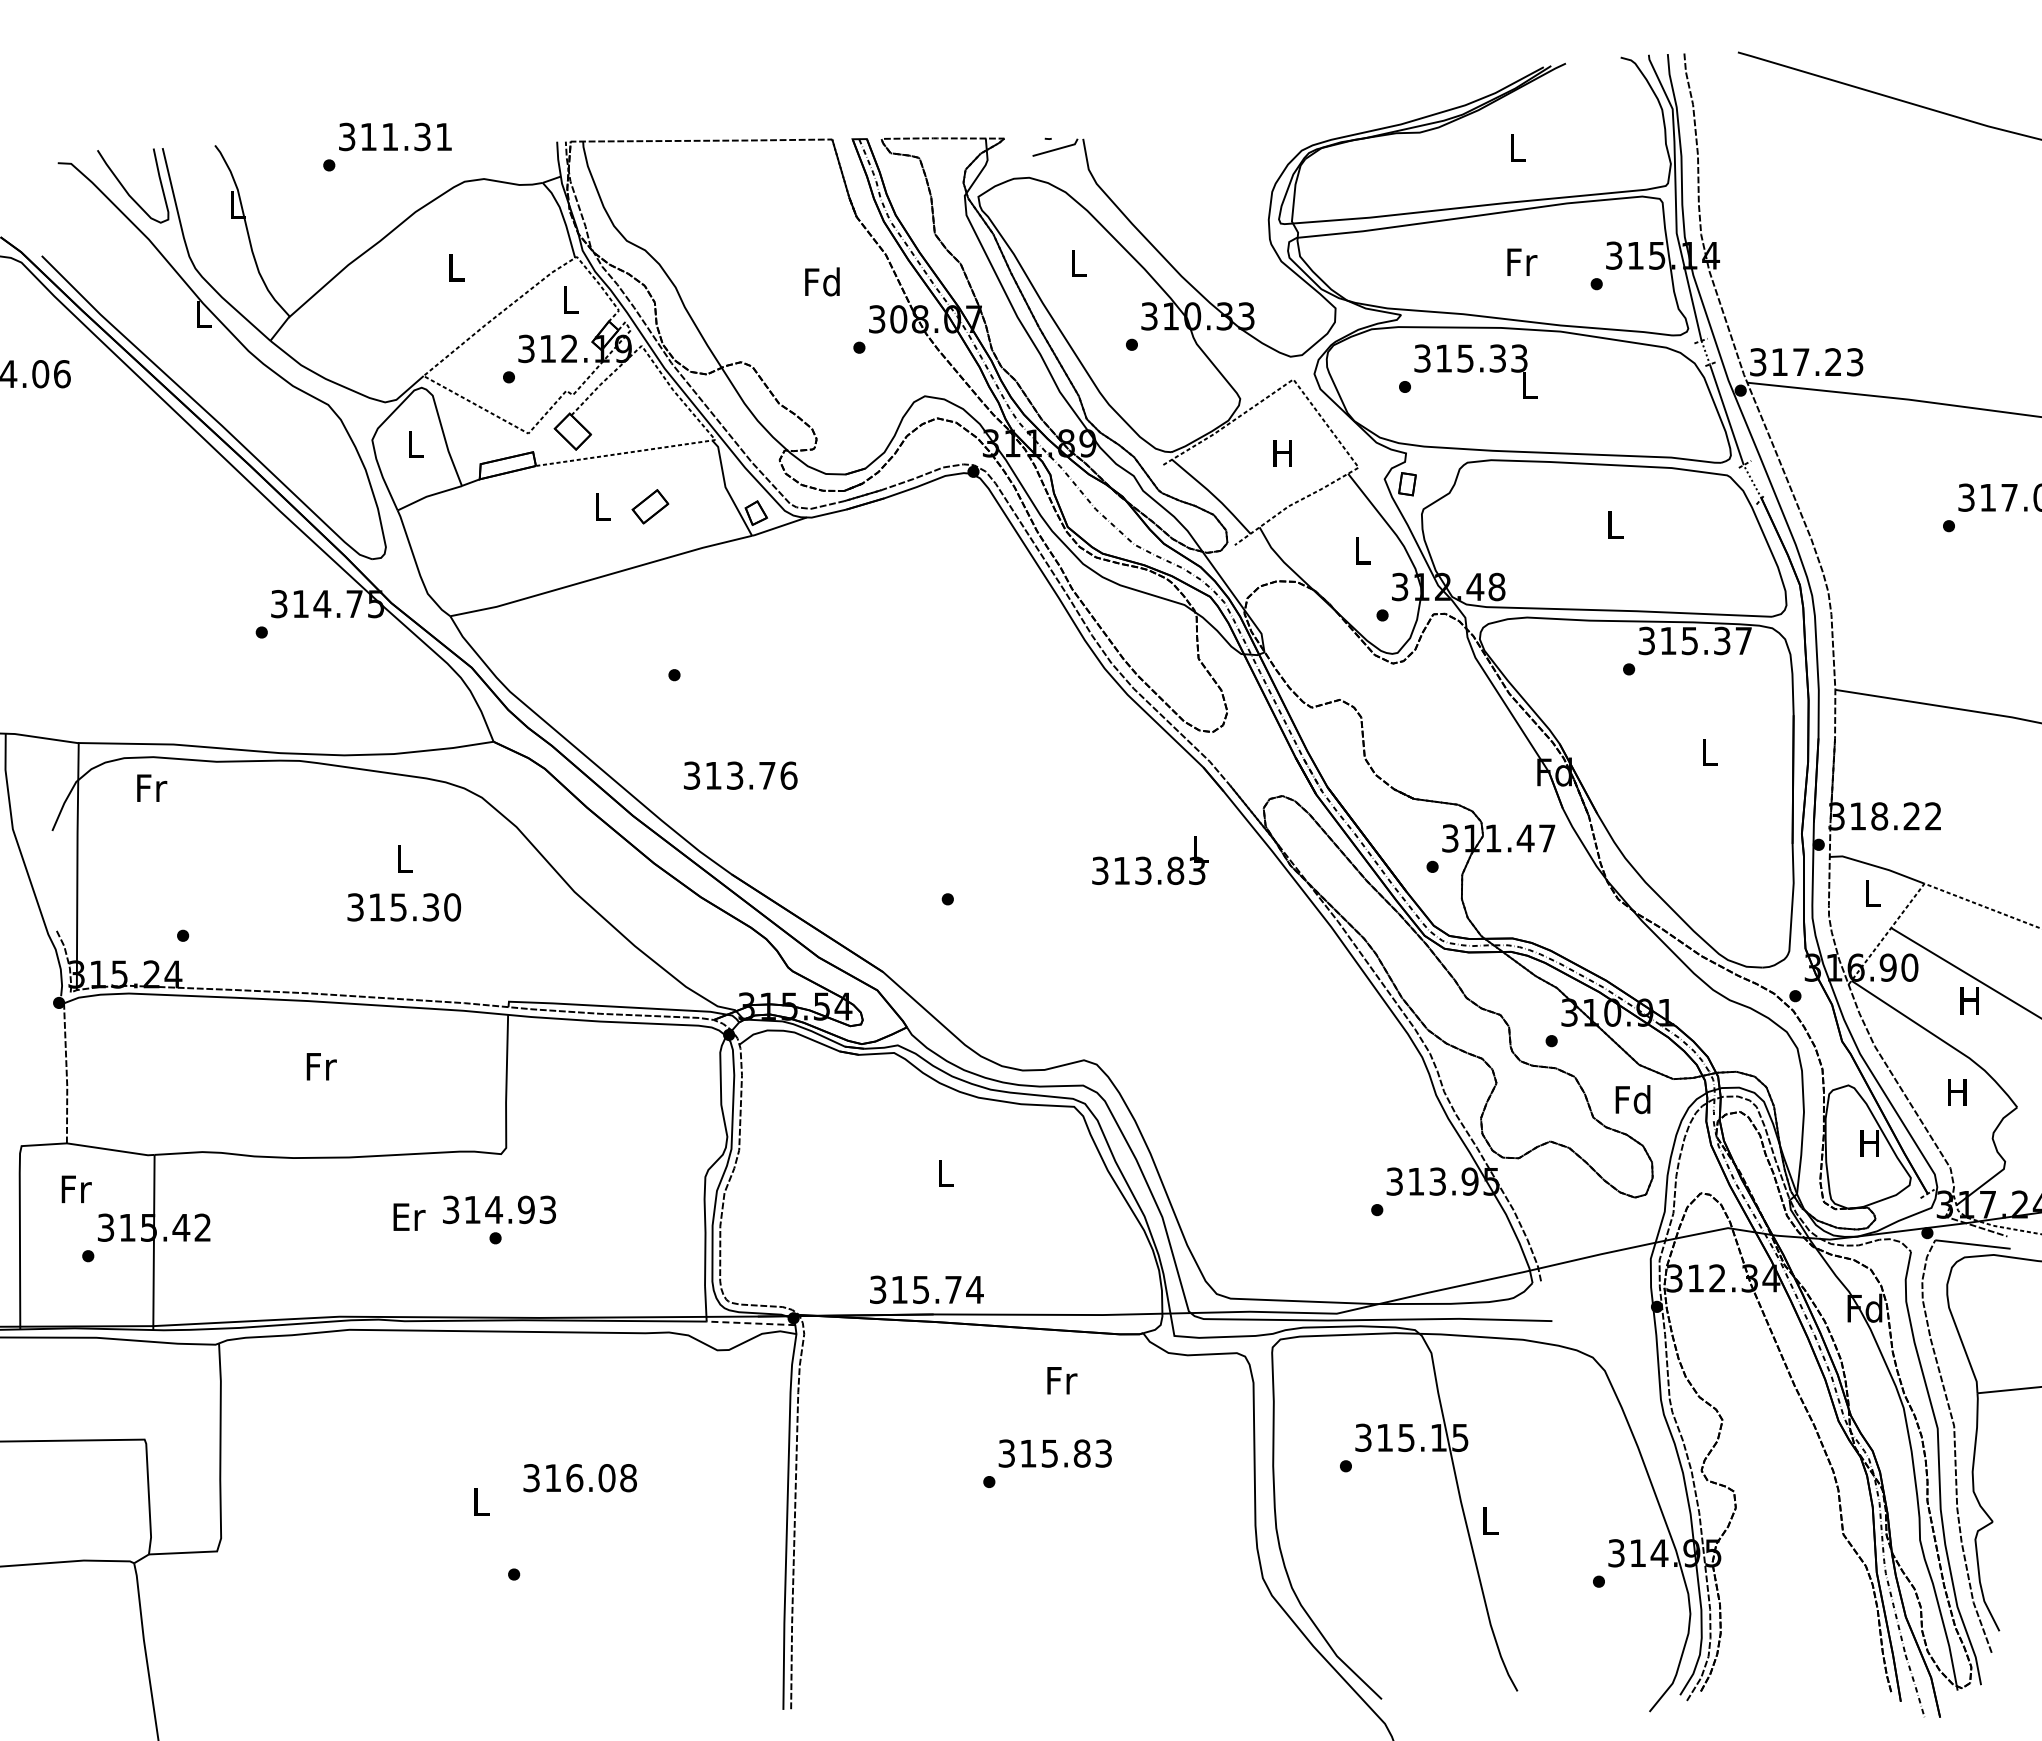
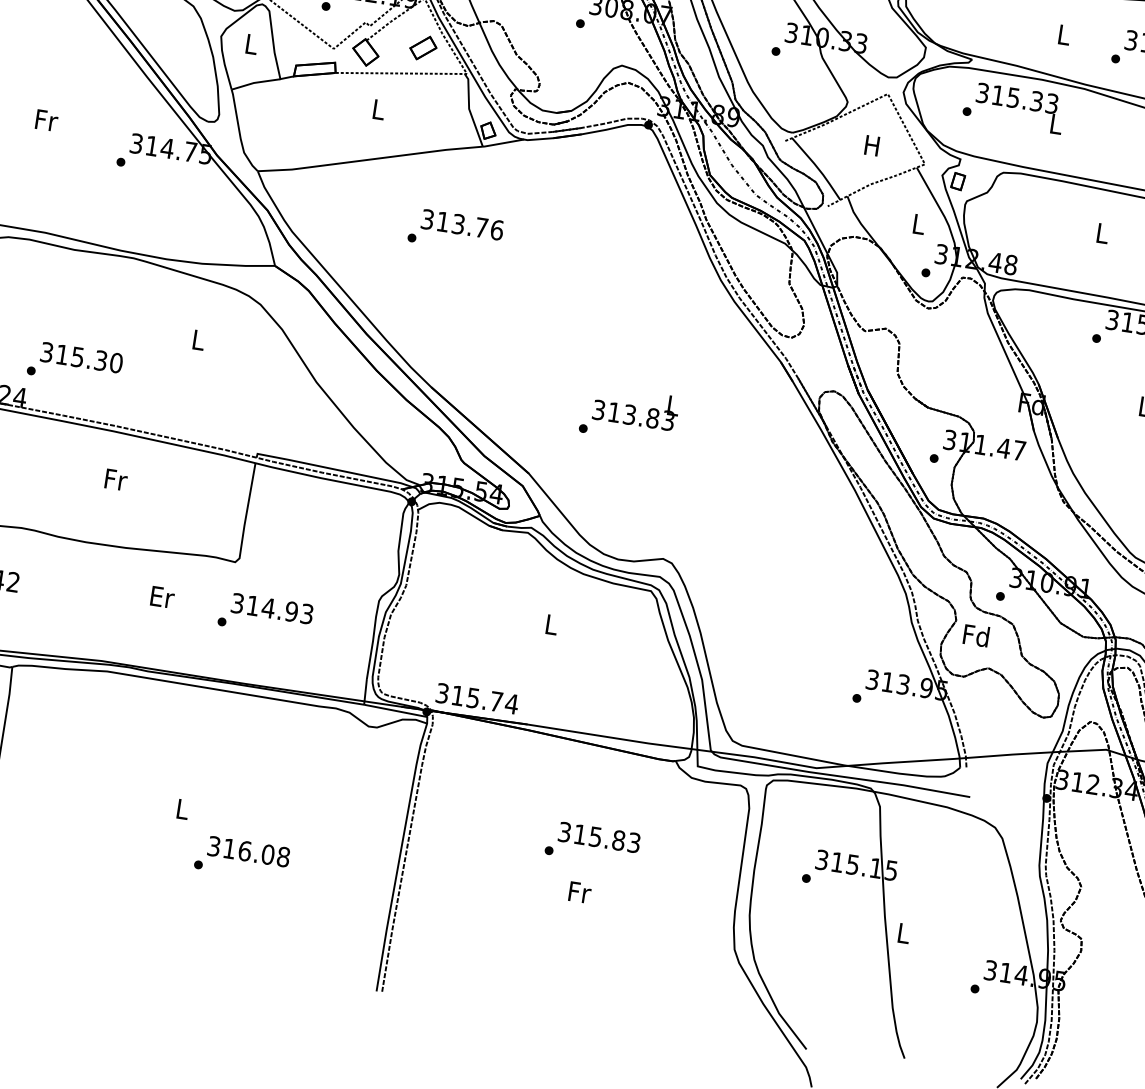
text: (1522, 261) -> (1064, 34), Fr -> L
part: (650, 506) -> (423, 47), moved
text: (740, 775) -> (462, 224), moved
text: (152, 787) -> (47, 120), moved
text: (1150, 860) -> (636, 408), moved
text: (404, 907) -> (81, 357), moved
text: (1632, 1099) -> (975, 635), moved
text: (499, 1209) -> (272, 608), moved
text: (926, 1289) -> (477, 698), moved
line: (750, 1323) -> (395, 710), dashed -> solid
text: (1062, 1380) -> (580, 892), moved
text: (579, 1478) -> (248, 851), moved

